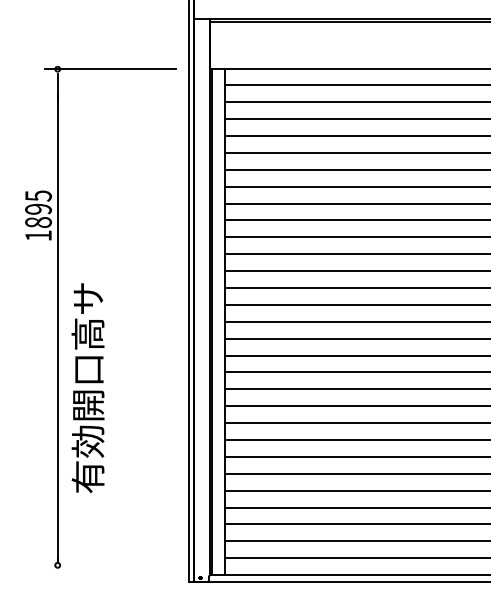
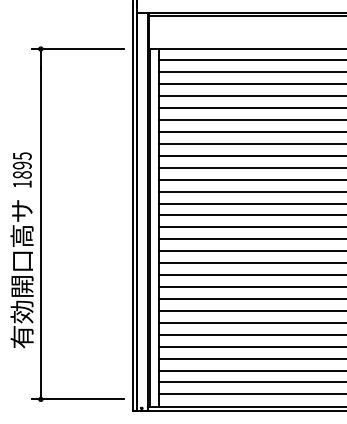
text: (38, 215) -> (22, 169), moved
text: (87, 388) -> (21, 274), moved
line: (109, 565) -> (77, 399), added

